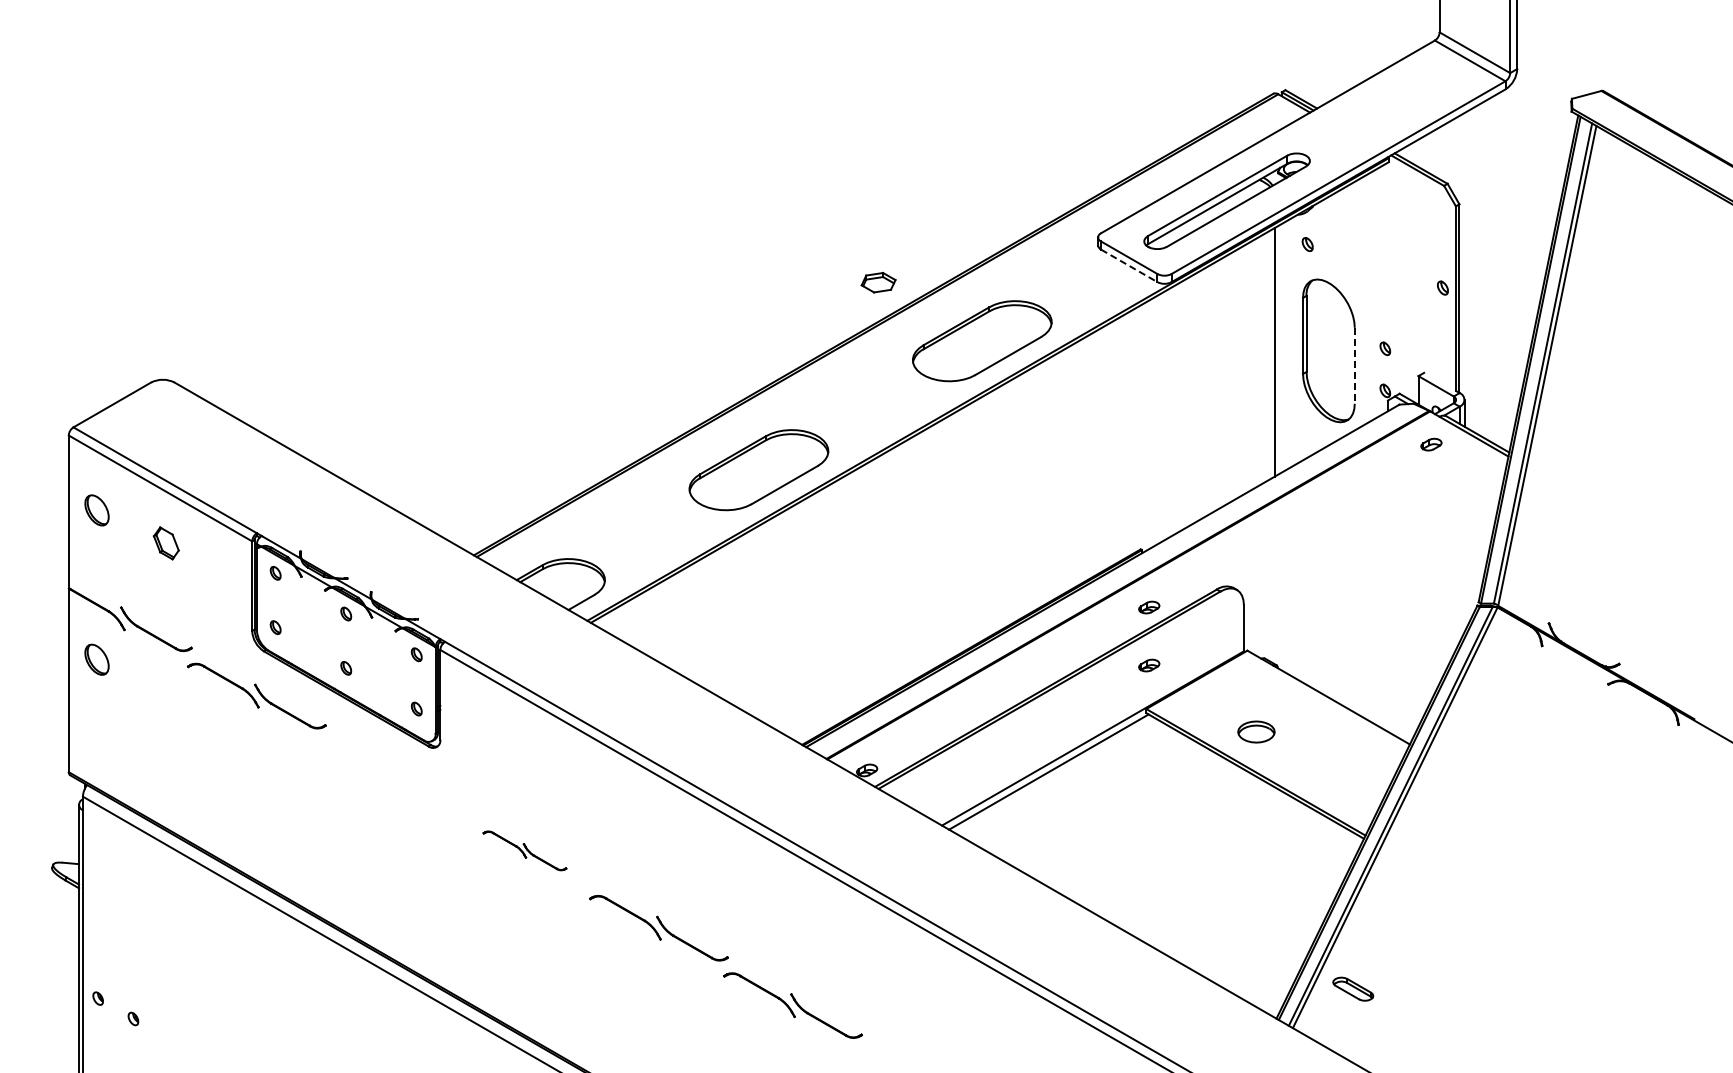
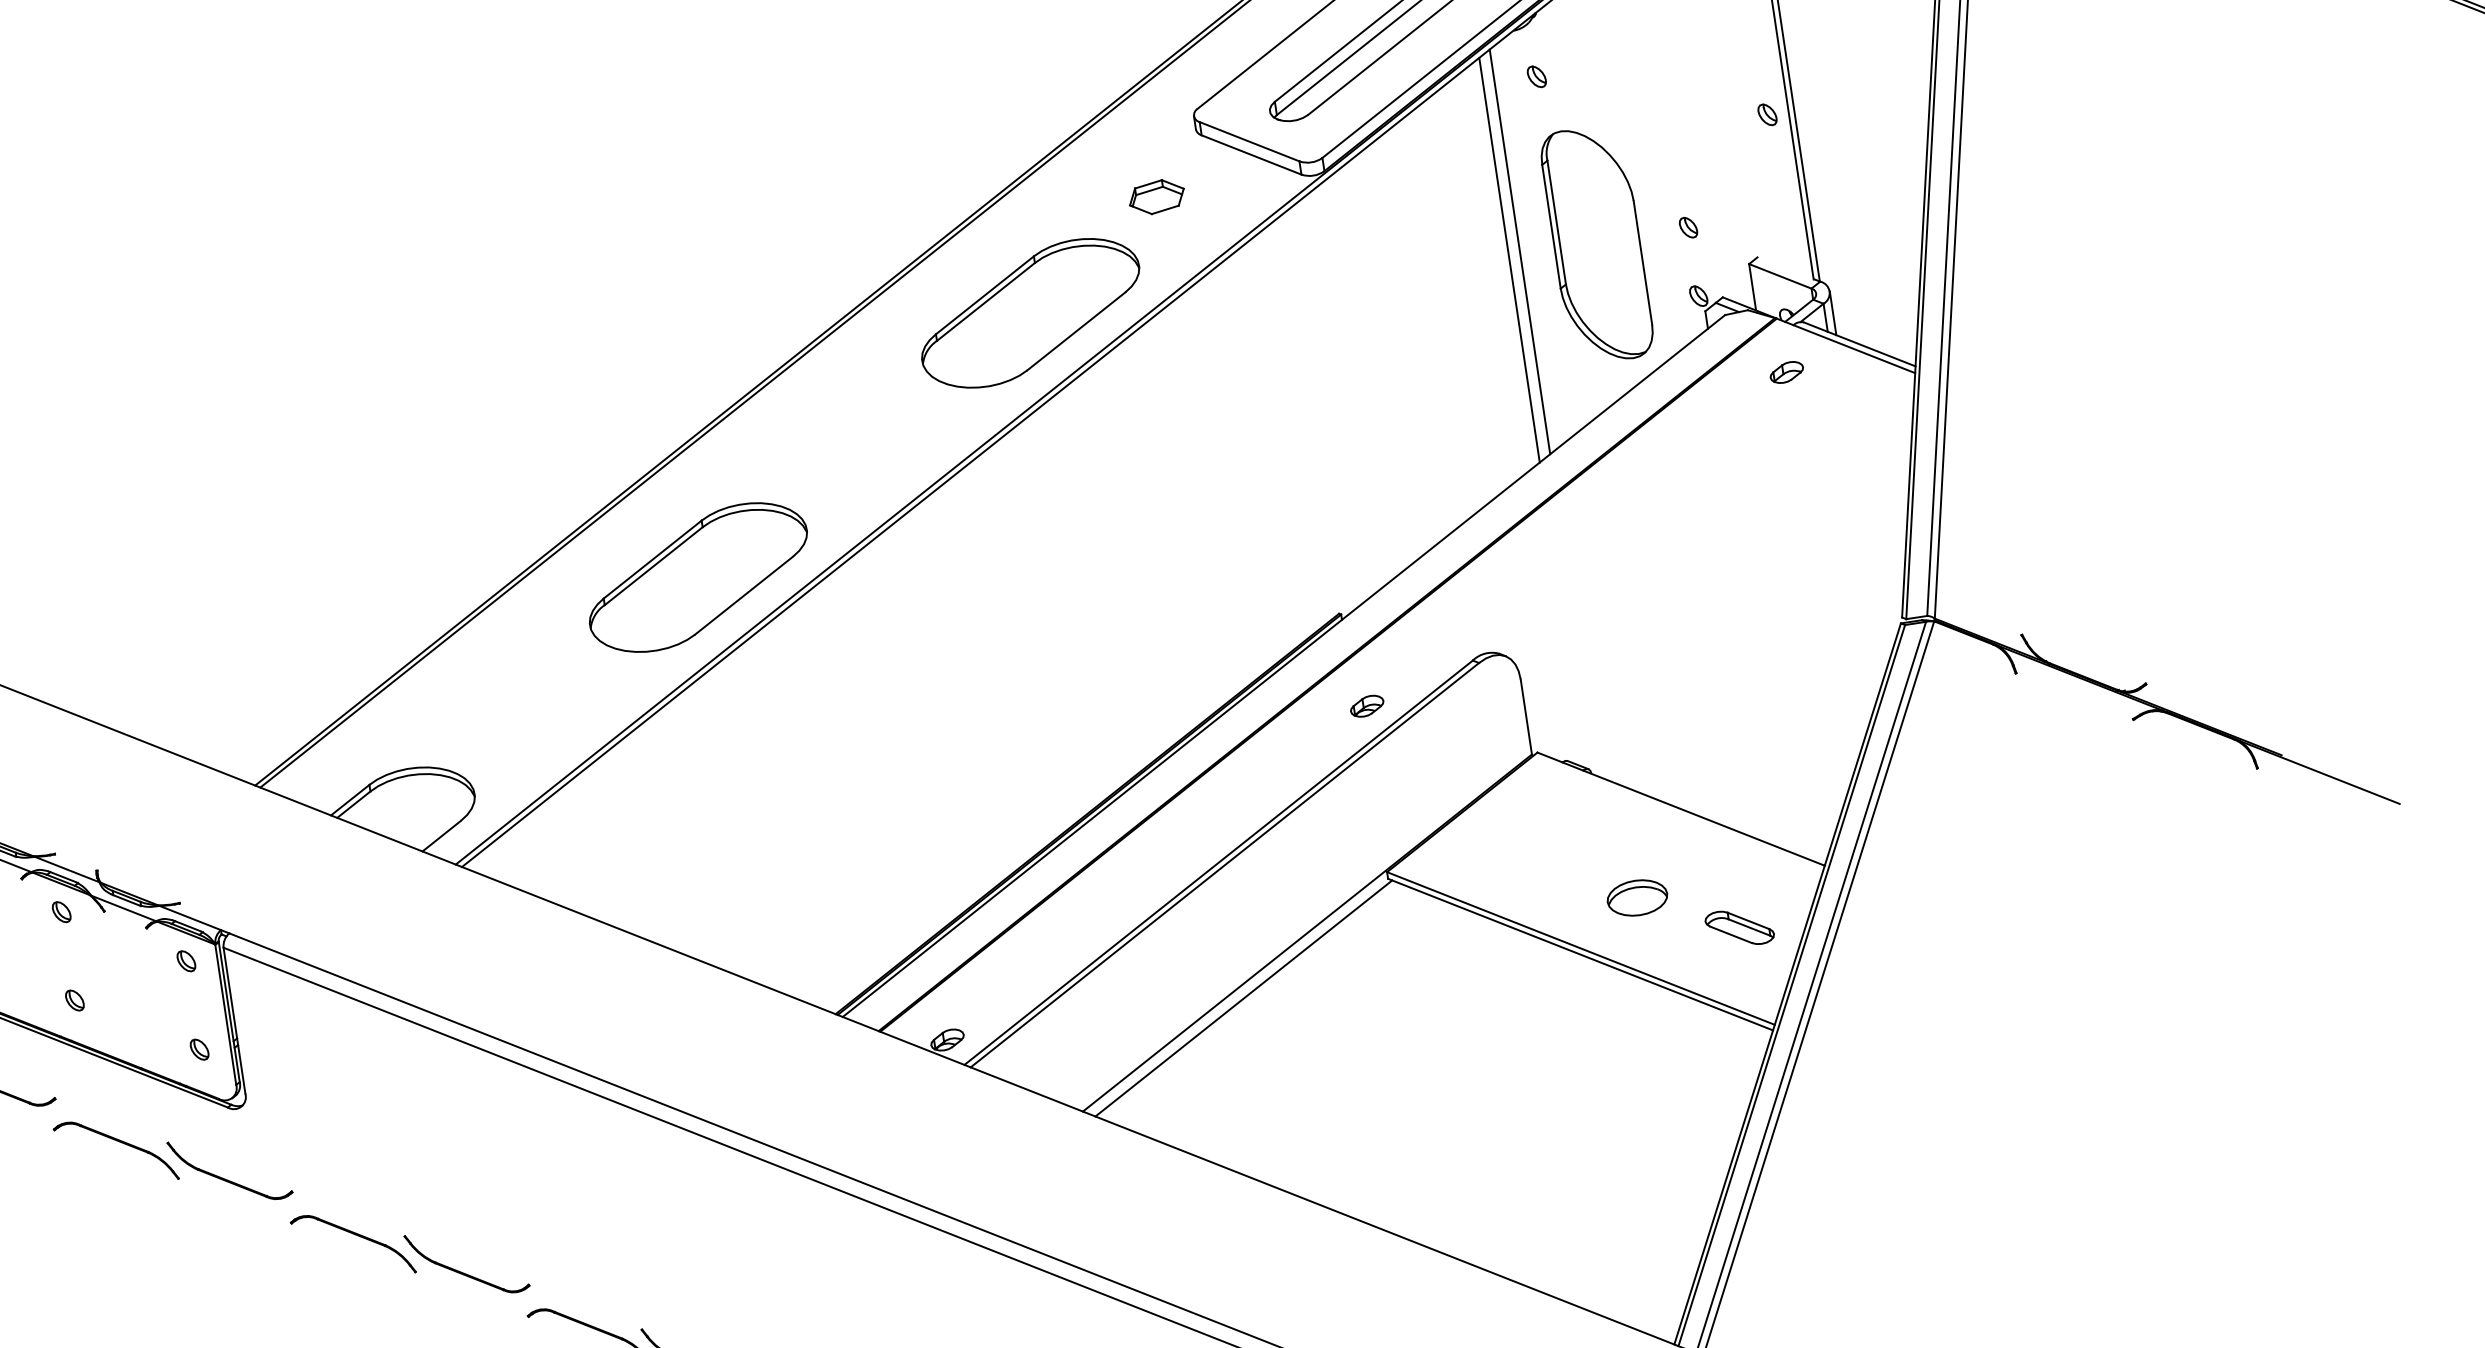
line: (1129, 265) -> (1251, 154), dashed -> solid
part: (878, 282) -> (1156, 196), moved
line: (1281, 347) -> (1519, 250), added
line: (1354, 366) -> (1642, 263), dashed -> solid
part: (1149, 665) -> (1381, 800), removed
part: (1256, 731) -> (1637, 897), moved
part: (390, 773) -> (172, 1160), added
part: (524, 850) -> (409, 1253), size x1.67
part: (1353, 988) -> (1740, 926), moved

